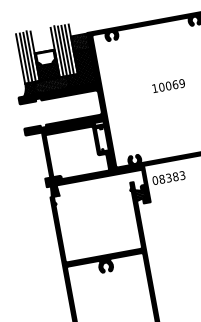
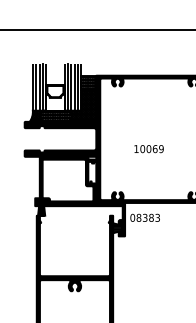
hatch: (48, 70) -> (55, 102), removed
text: (168, 86) -> (148, 149), moved

